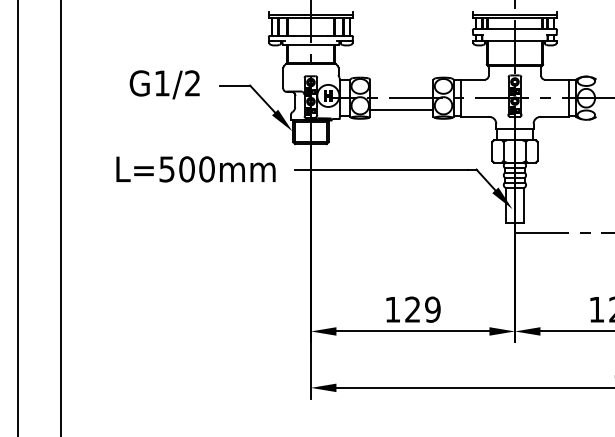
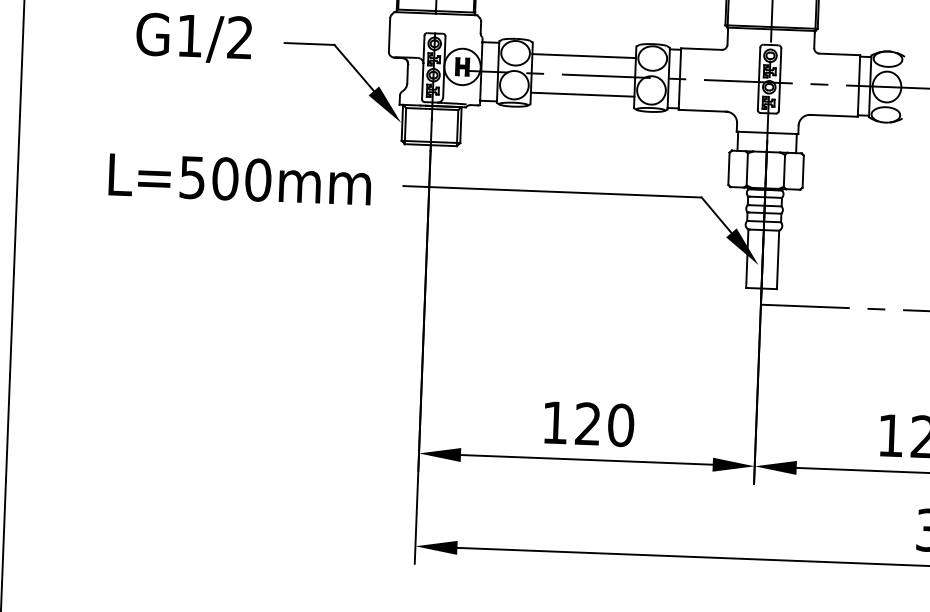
line: (401, 86) -> (583, 56), added
text: (432, 309) -> (620, 424), 129 -> 120

